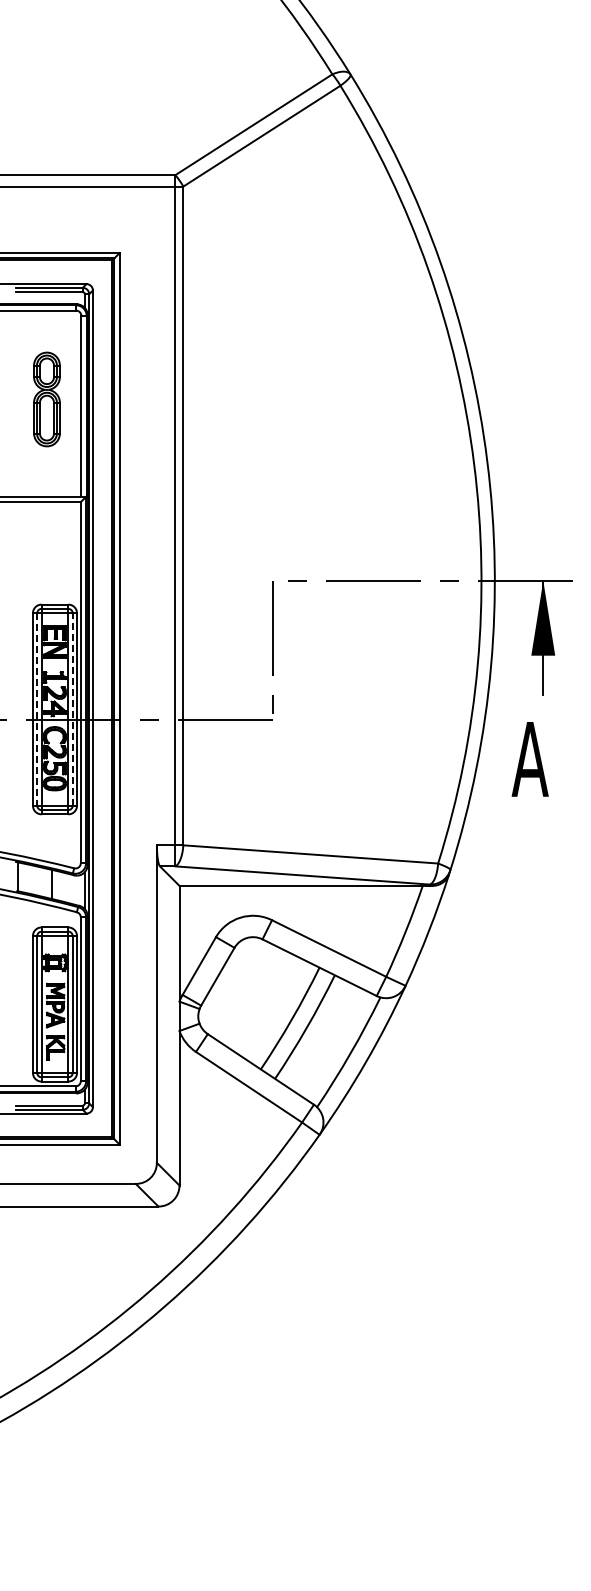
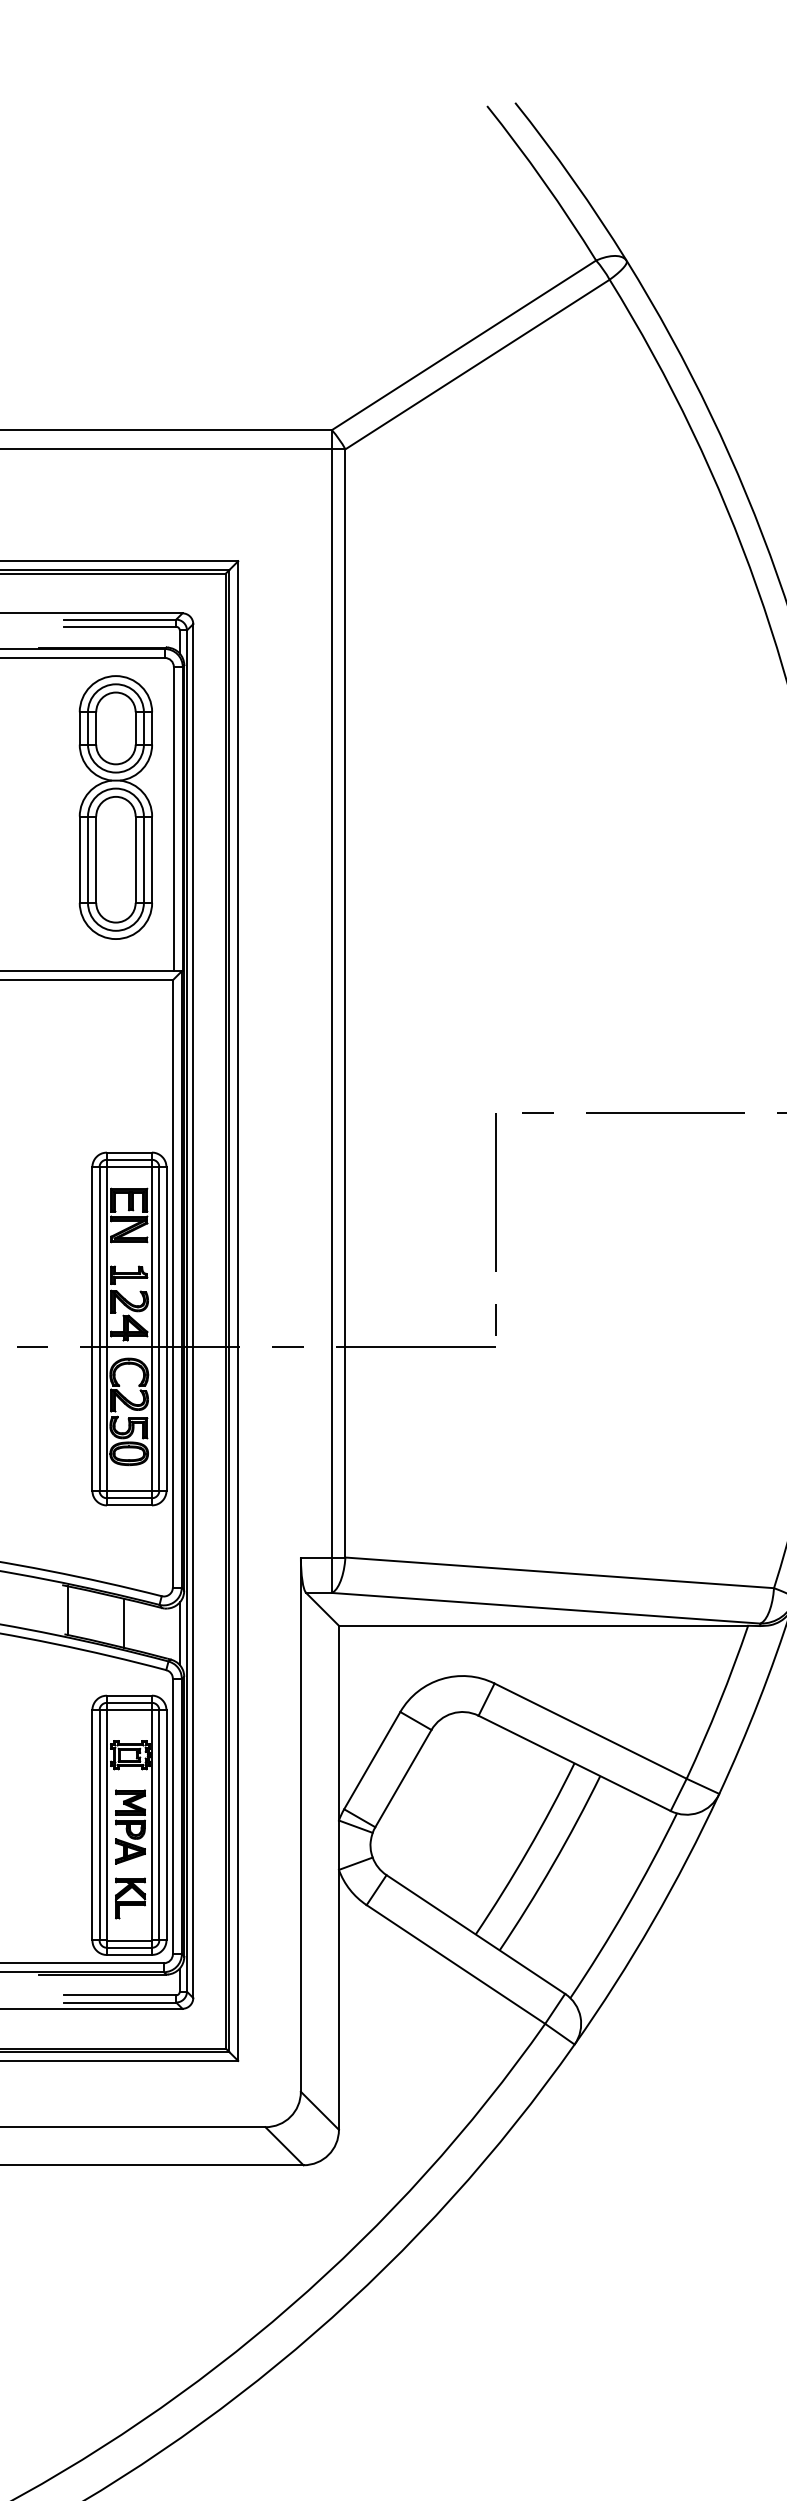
part: (46, 399) -> (115, 807), size x1.67
line: (72, 708) -> (158, 1327), dashed -> solid
line: (37, 709) -> (100, 1329), dashed -> solid

